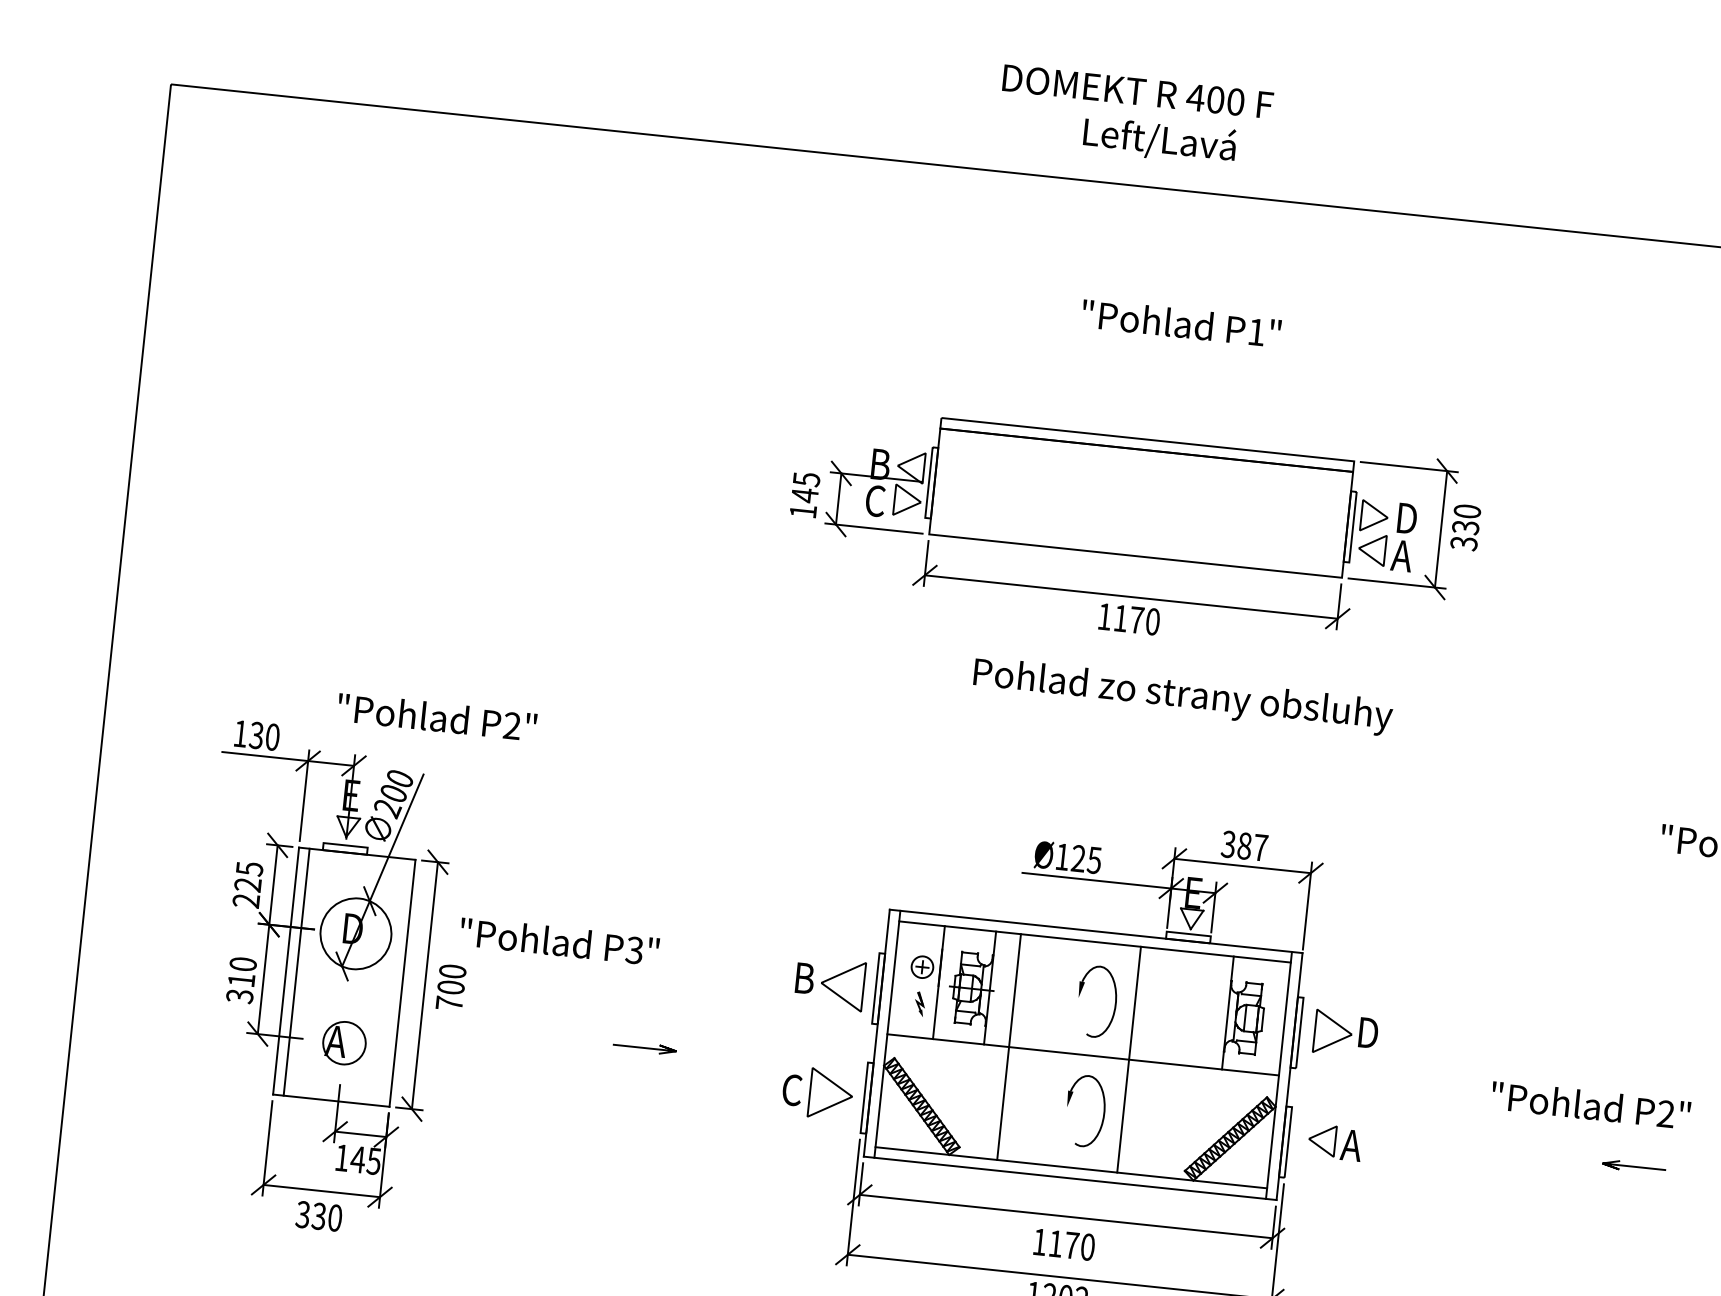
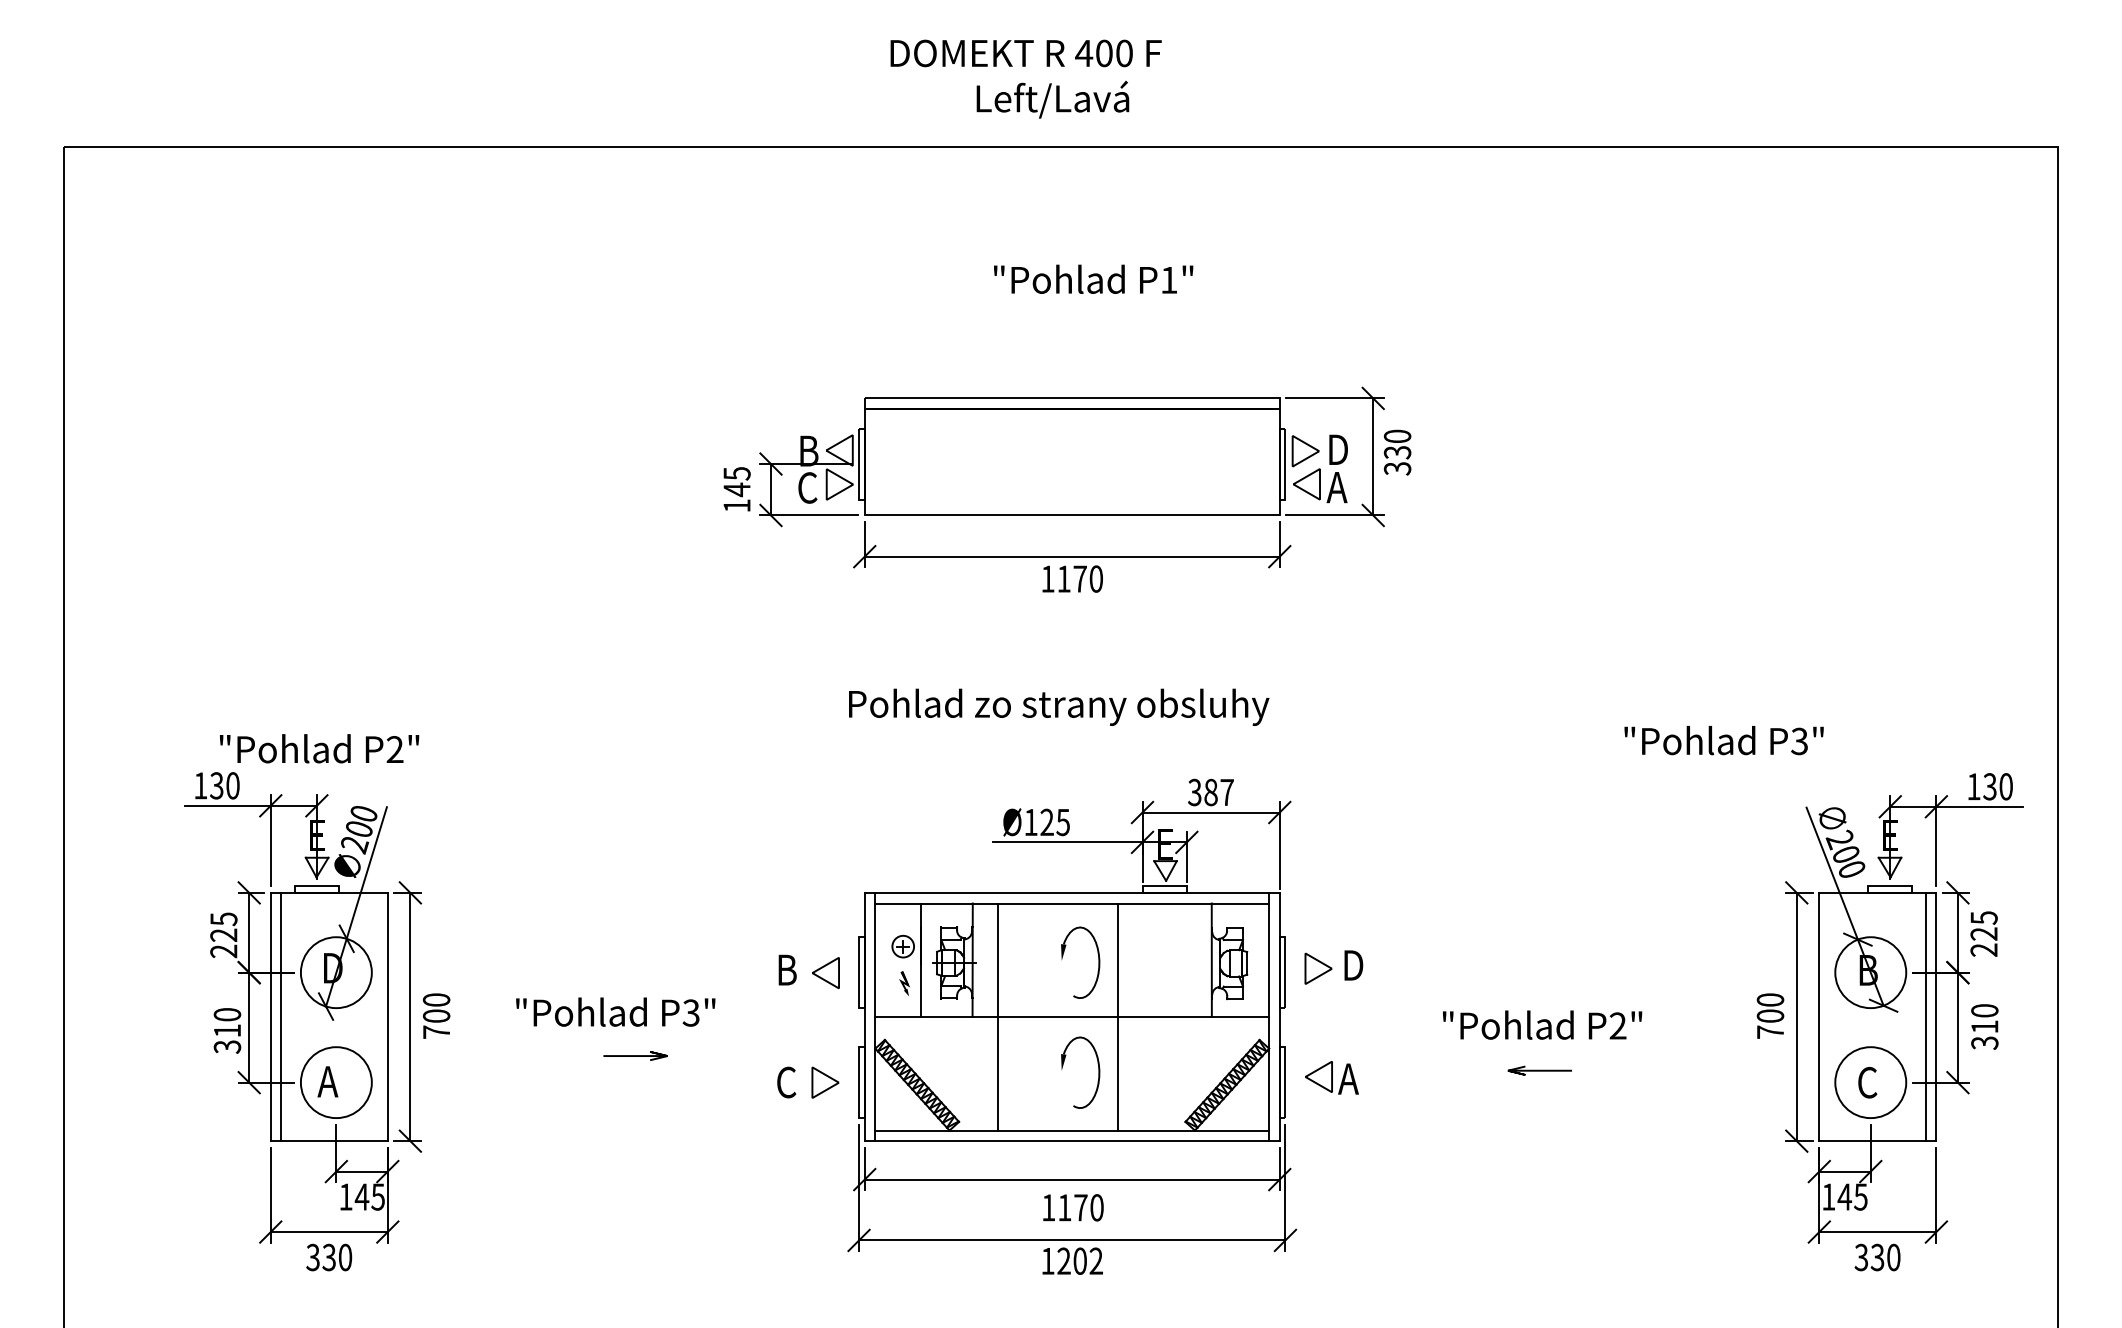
text: (1183, 695) -> (1059, 706), moved
text: (437, 716) -> (319, 748), moved
text: (559, 940) -> (615, 1011), moved
part: (842, 985) -> (825, 973), size x0.62
part: (1333, 1032) -> (1318, 968), size x0.71
circle: (343, 1042) -> (335, 1082), size x1.67
part: (830, 1094) -> (825, 1082), size x0.62
text: (1591, 1104) -> (1542, 1024), moved
line: (1633, 1166) -> (1539, 1070), moved

